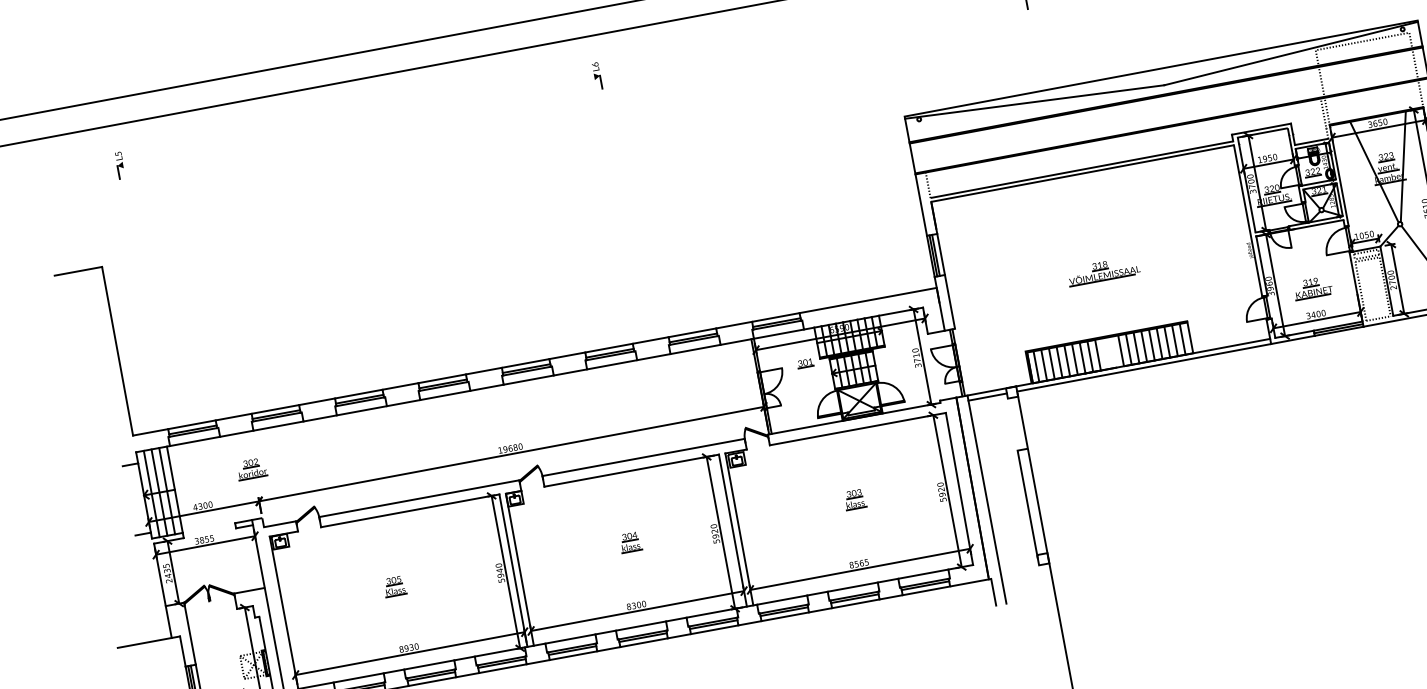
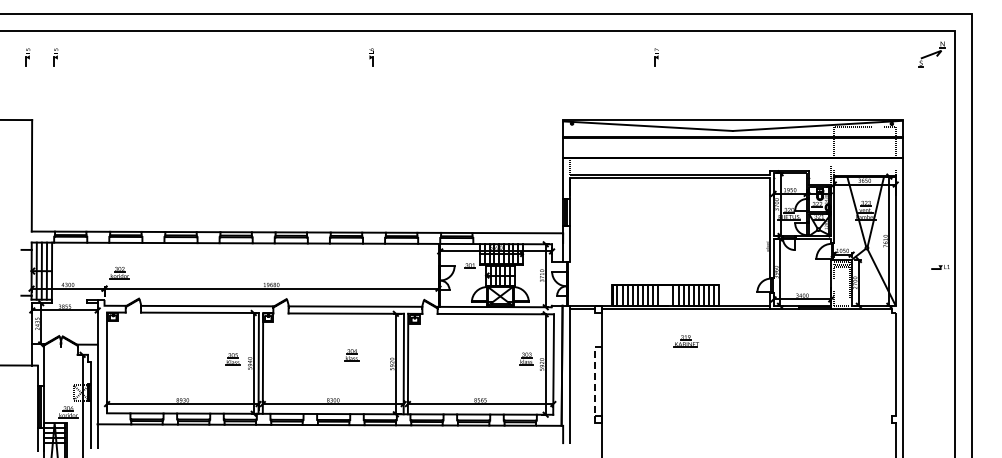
part: (77, 173) -> (27, 57), added
part: (1103, 271) -> (671, 242), removed
part: (1311, 288) -> (685, 341), moved
part: (251, 469) -> (119, 273), moved
line: (1026, 498) -> (595, 378), solid -> dashed
part: (854, 499) -> (526, 358), moved
part: (629, 542) -> (351, 355), moved
part: (394, 586) -> (232, 359), moved

